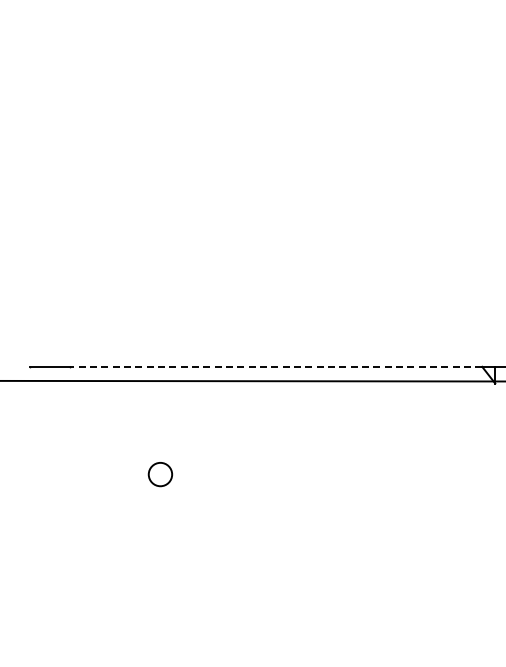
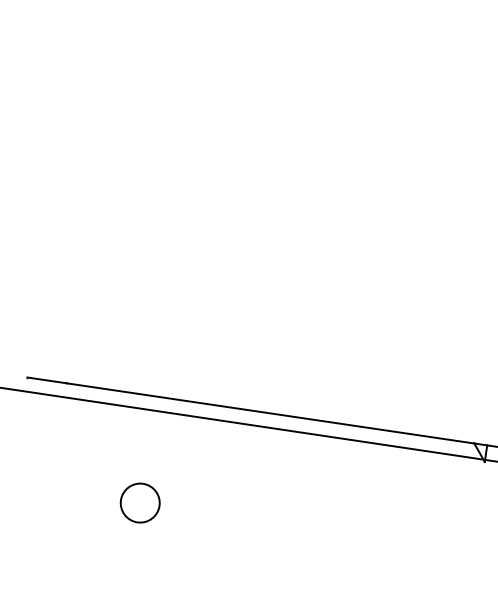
line: (275, 366) -> (269, 412), dashed -> solid
circle: (160, 474) -> (140, 503), size x1.67

